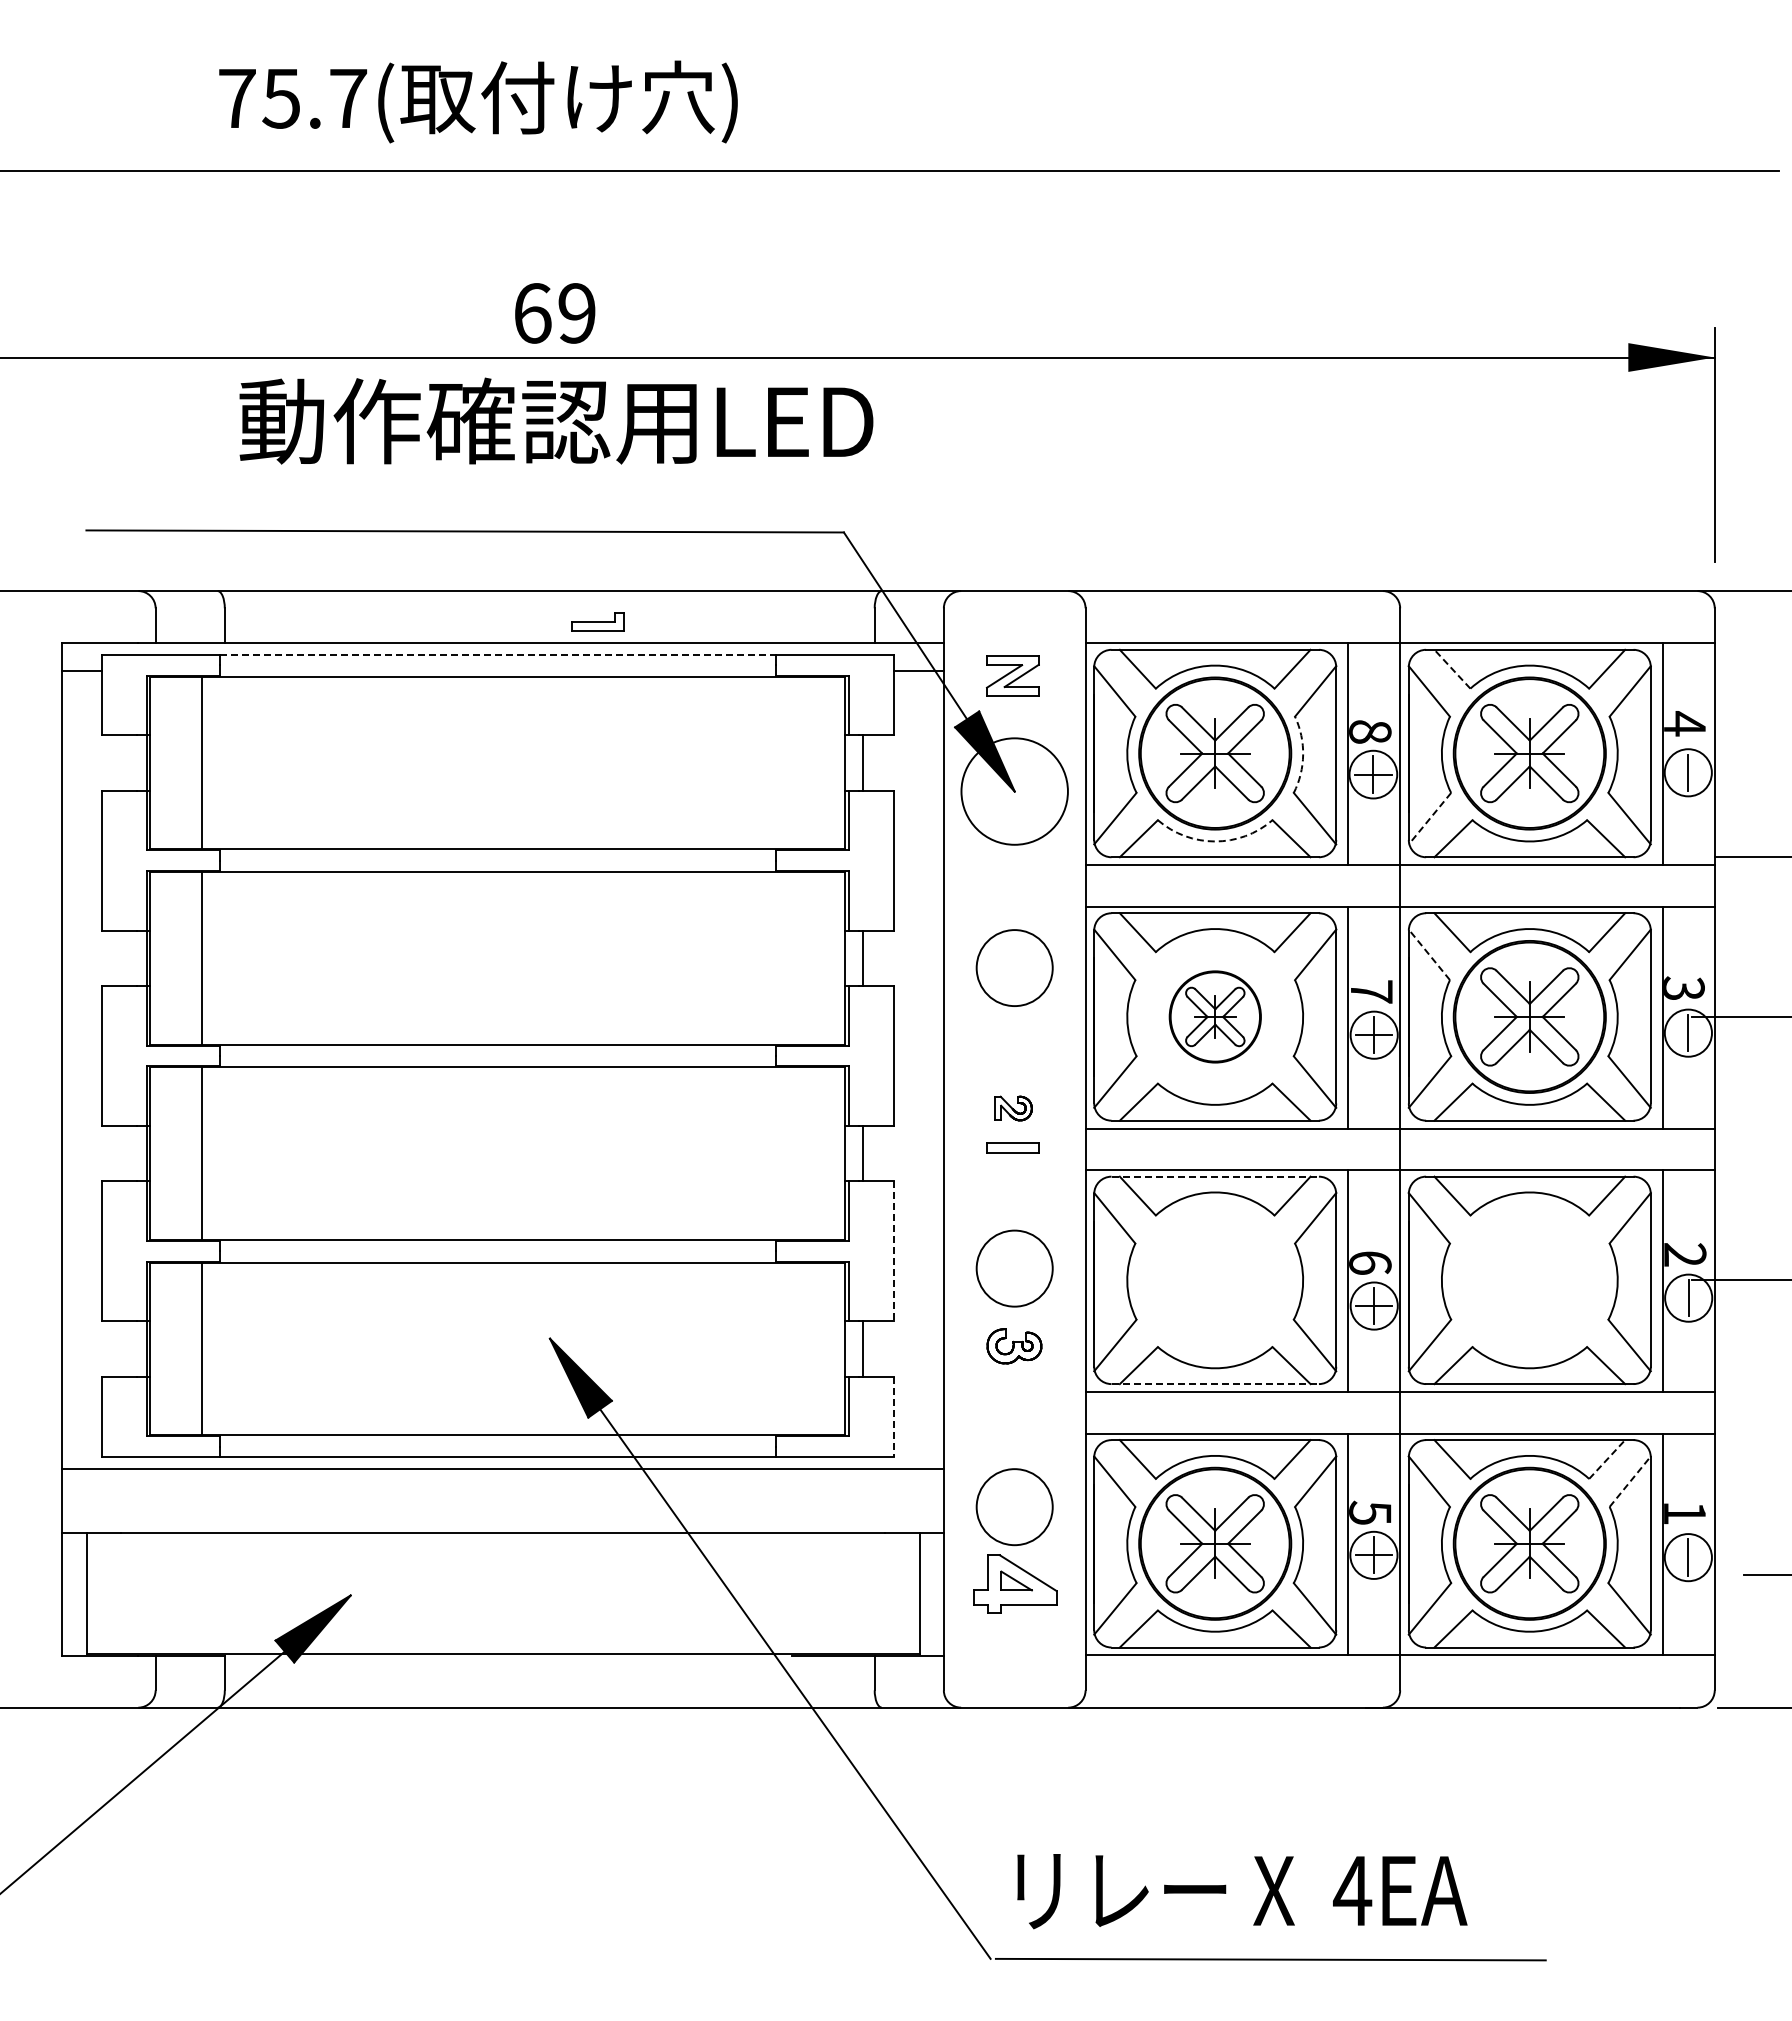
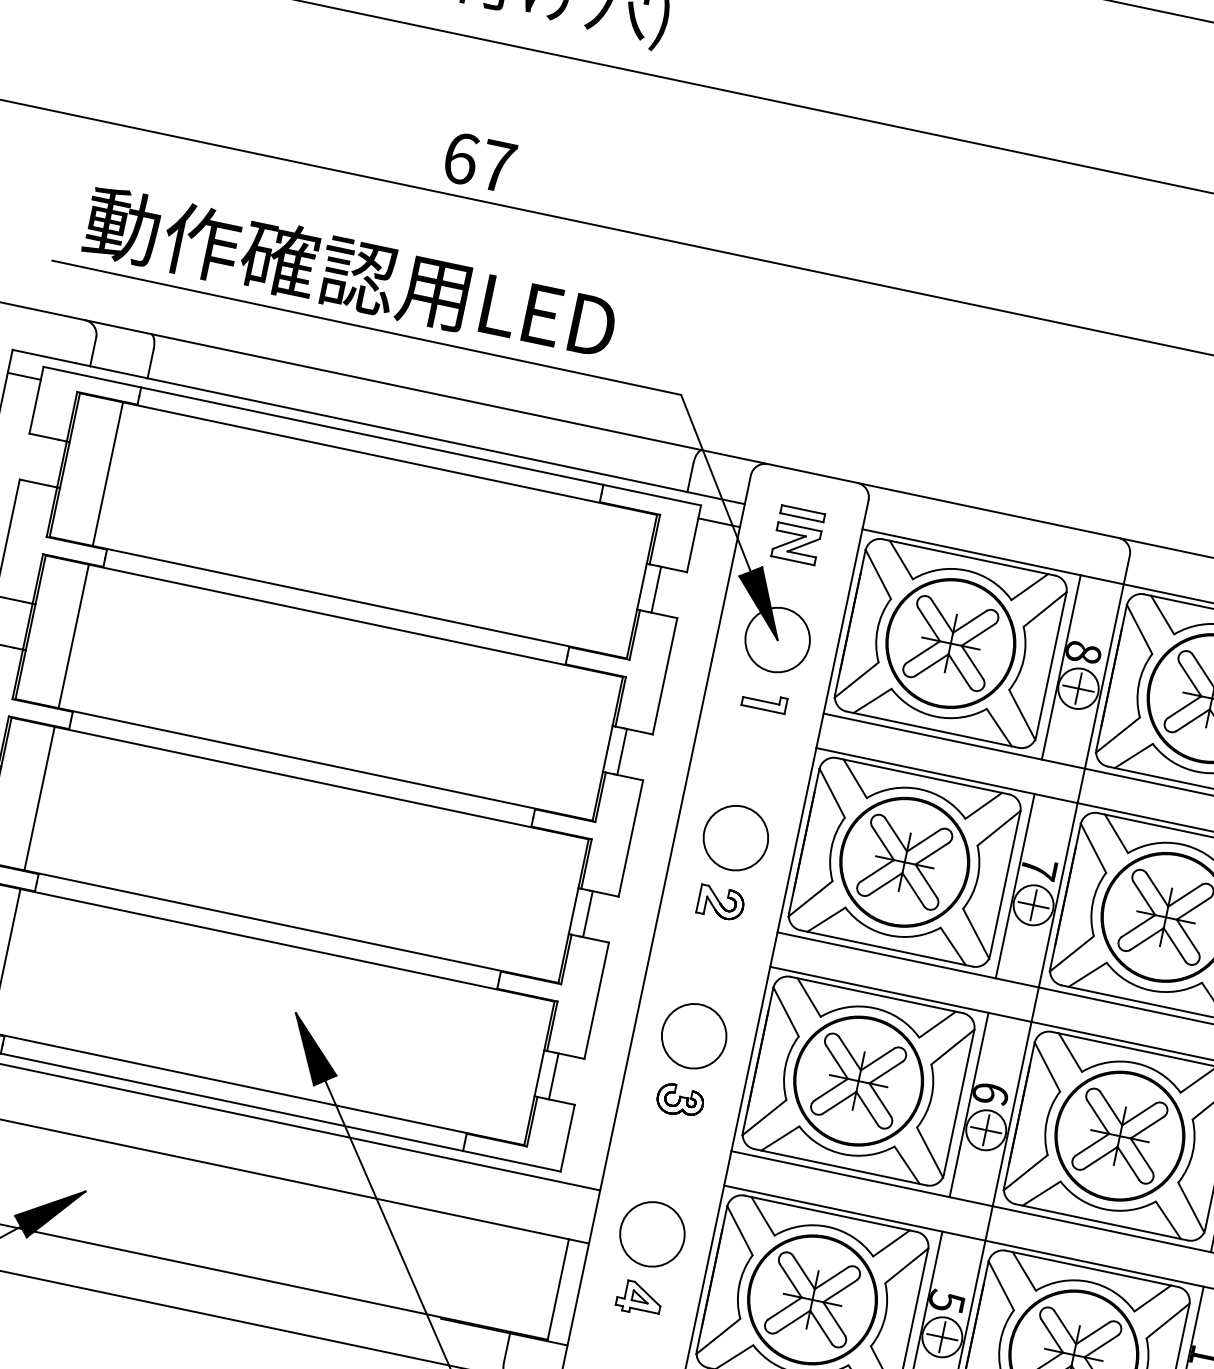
text: (576, 313) -> (497, 166), 69 -> 67
text: (556, 420) -> (350, 273), moved
part: (597, 621) -> (764, 701), moved
line: (498, 655) -> (372, 436), dashed -> solid
line: (1452, 668) -> (1162, 614), dashed -> solid
arc: (1303, 754) -> (1024, 659), dashed -> solid
circle: (1014, 791) -> (777, 639), size x0.71
line: (1429, 819) -> (1117, 735), dashed -> solid
arc: (1215, 841) -> (935, 716), dashed -> solid
line: (1429, 954) -> (1093, 847), dashed -> solid
circle: (1014, 967) -> (735, 837), moved
part: (1215, 1016) -> (905, 862), size x1.67
part: (1013, 1108) -> (721, 903), size x1.43
part: (1012, 1147) -> (802, 513), moved
line: (1215, 1176) -> (877, 994), dashed -> solid
line: (893, 1251) -> (596, 1000), dashed -> solid
part: (1215, 1280) -> (858, 1081), added
part: (1529, 1280) -> (1119, 1136), added
line: (1215, 1384) -> (840, 1167), dashed -> solid
line: (893, 1417) -> (567, 1138), dashed -> solid
line: (1607, 1459) -> (1153, 1298), dashed -> solid
line: (1630, 1481) -> (1168, 1320), dashed -> solid
part: (1015, 1583) -> (639, 1297), size x0.62

